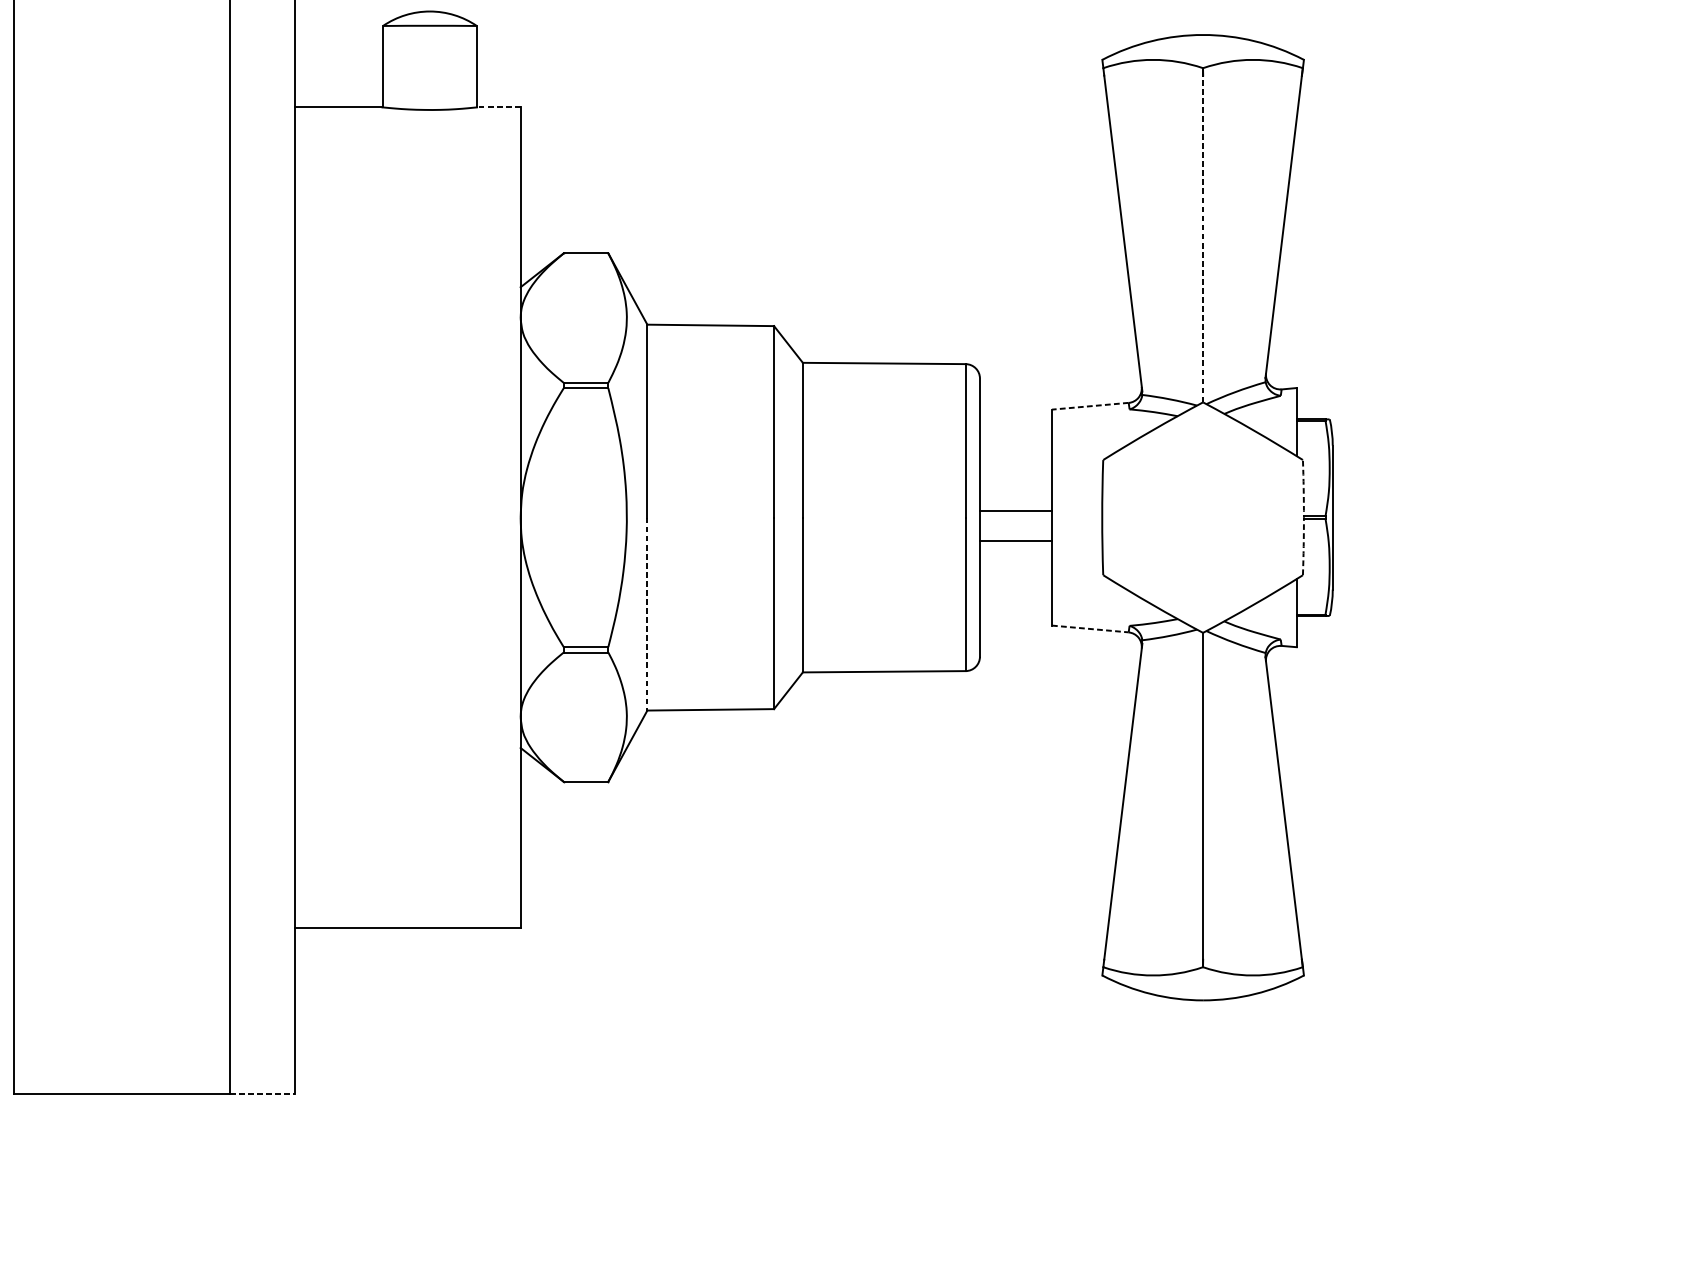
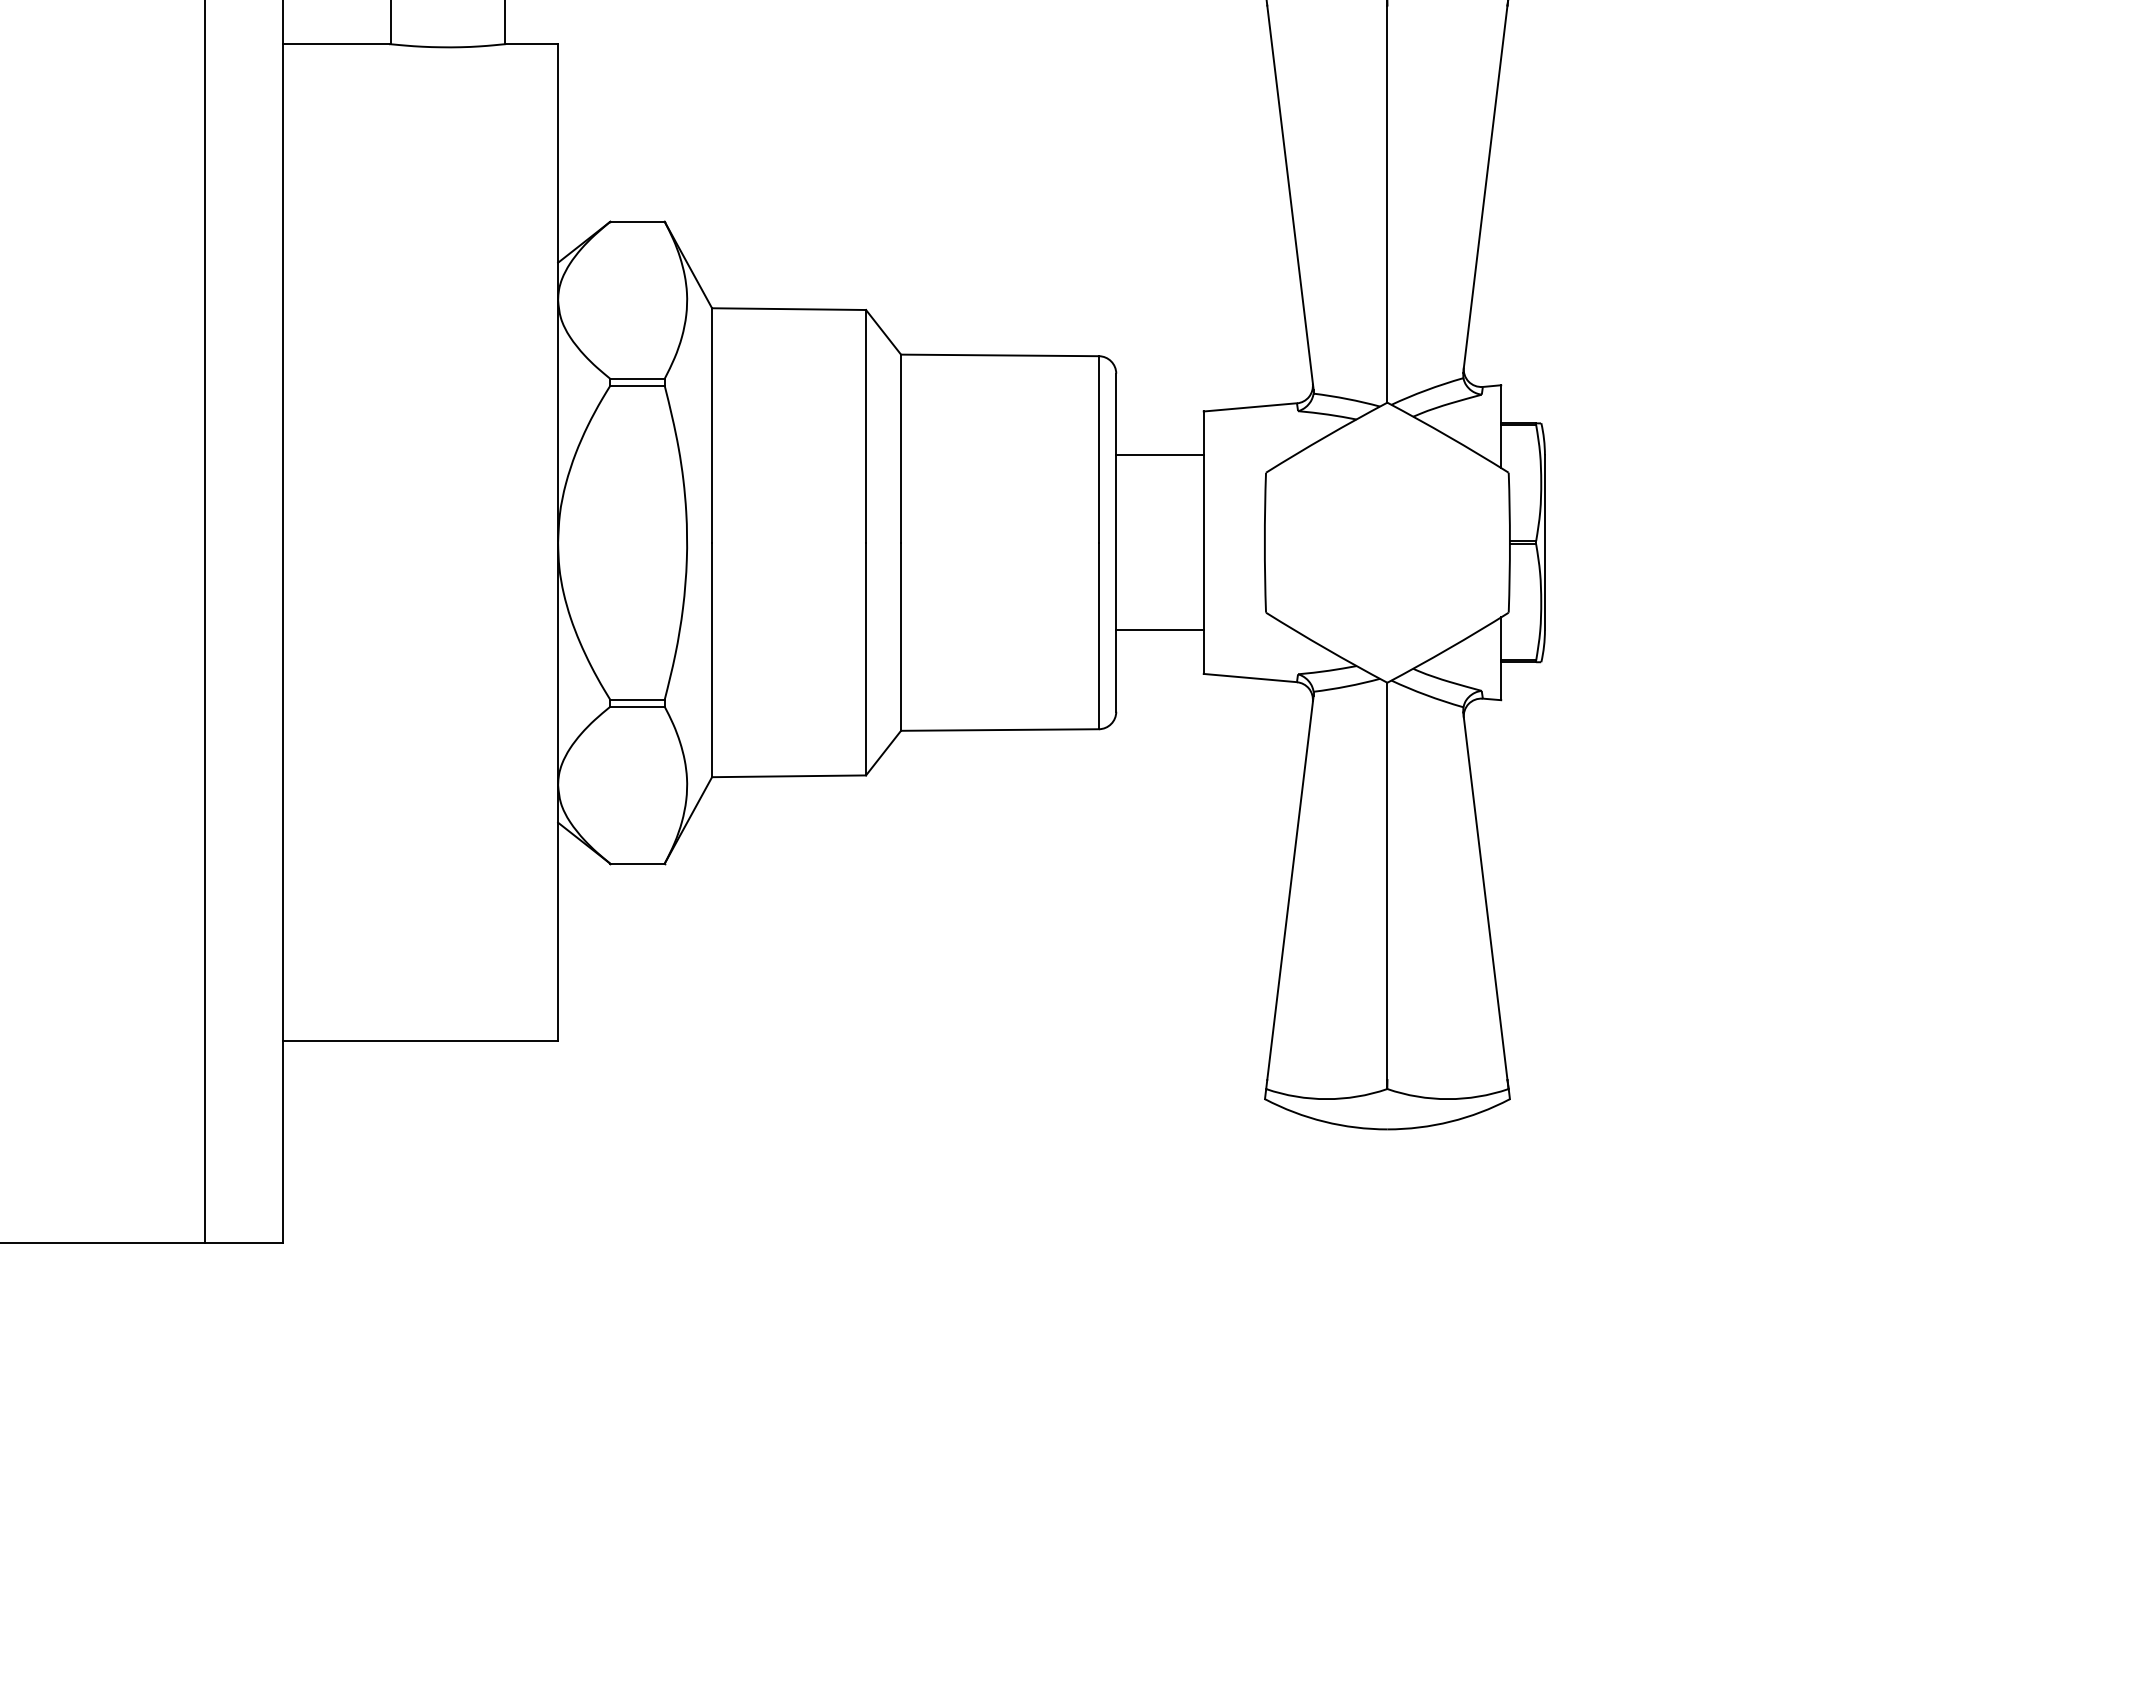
line: (499, 107) -> (532, 44), dashed -> solid
line: (1203, 239) -> (1387, 204), dashed -> solid
line: (1090, 406) -> (1250, 407), dashed -> solid
line: (1015, 510) -> (1159, 455), moved
arc: (1303, 517) -> (1509, 542), dashed -> solid
line: (1015, 541) -> (1159, 630), moved
line: (647, 614) -> (712, 660), dashed -> solid
line: (1090, 629) -> (1250, 678), dashed -> solid
line: (262, 1093) -> (244, 1242), dashed -> solid

